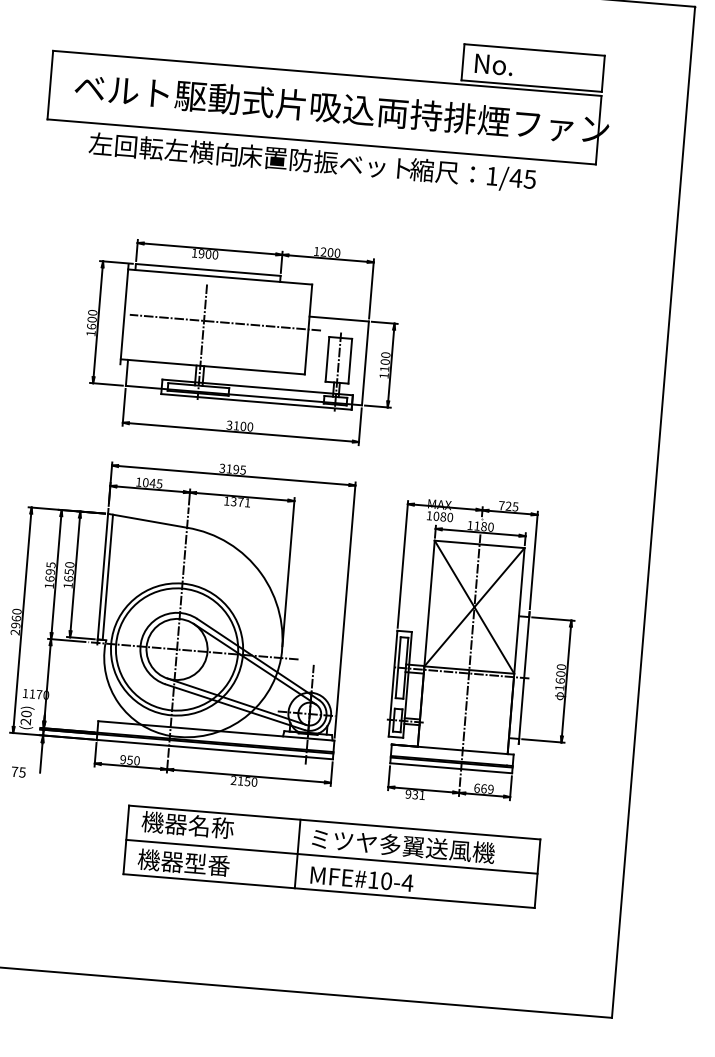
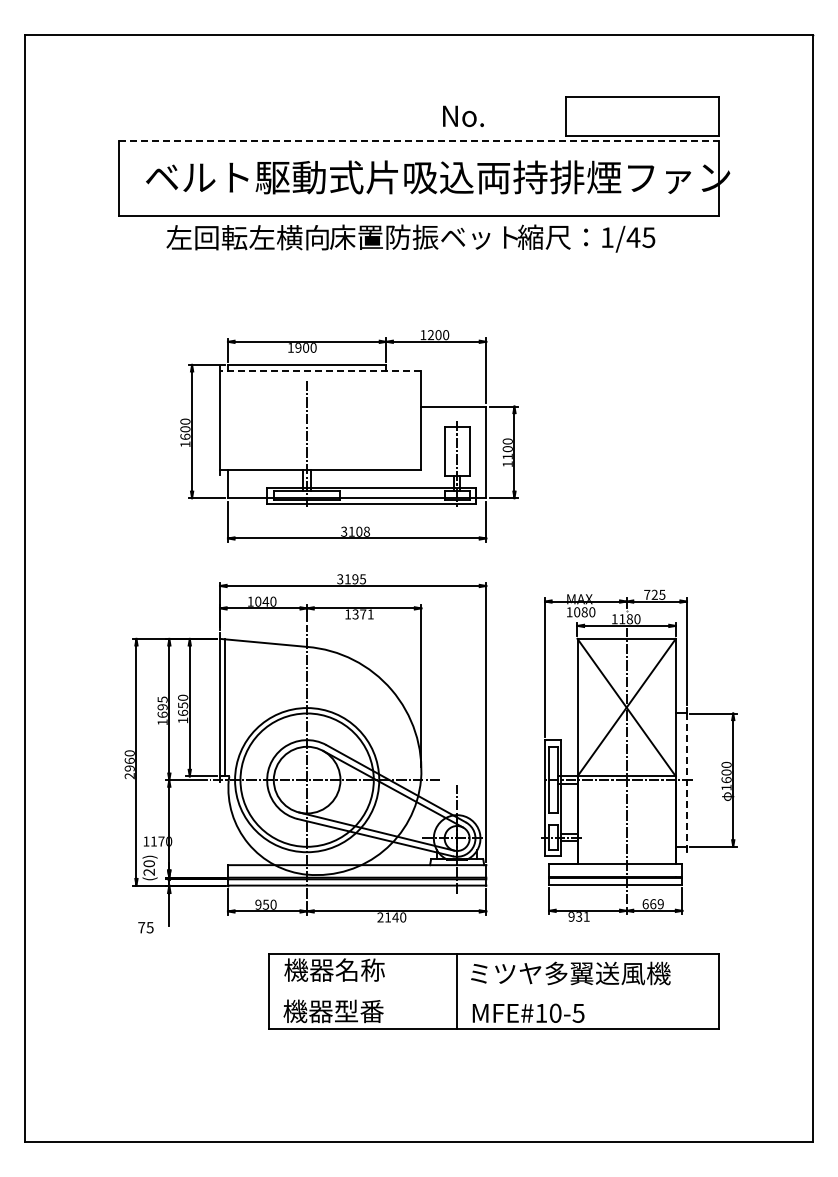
text: (494, 65) -> (463, 116), moved
line: (327, 73) -> (419, 140), solid -> dashed
line: (219, 277) -> (320, 371), solid -> dashed
line: (225, 322) -> (330, 420), removed
text: (249, 426) -> (366, 531), 3100 -> 3108
text: (159, 483) -> (273, 601), 1045 -> 1040
line: (524, 677) -> (687, 779), solid -> dashed
text: (247, 781) -> (395, 917), 2150 -> 2140
line: (331, 856) -> (493, 991), removed
text: (407, 883) -> (578, 1013), MFE#10-4 -> MFE#10-5

